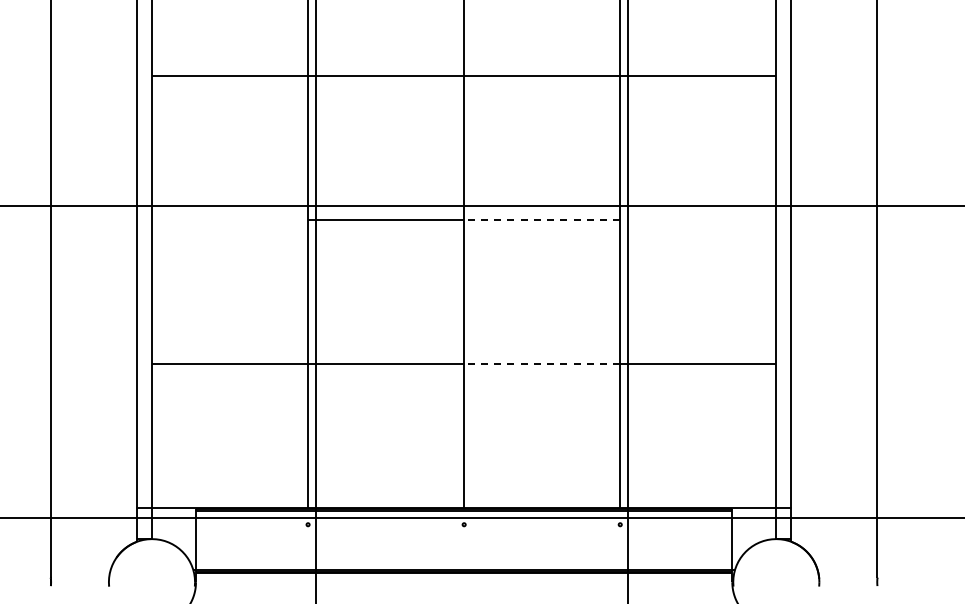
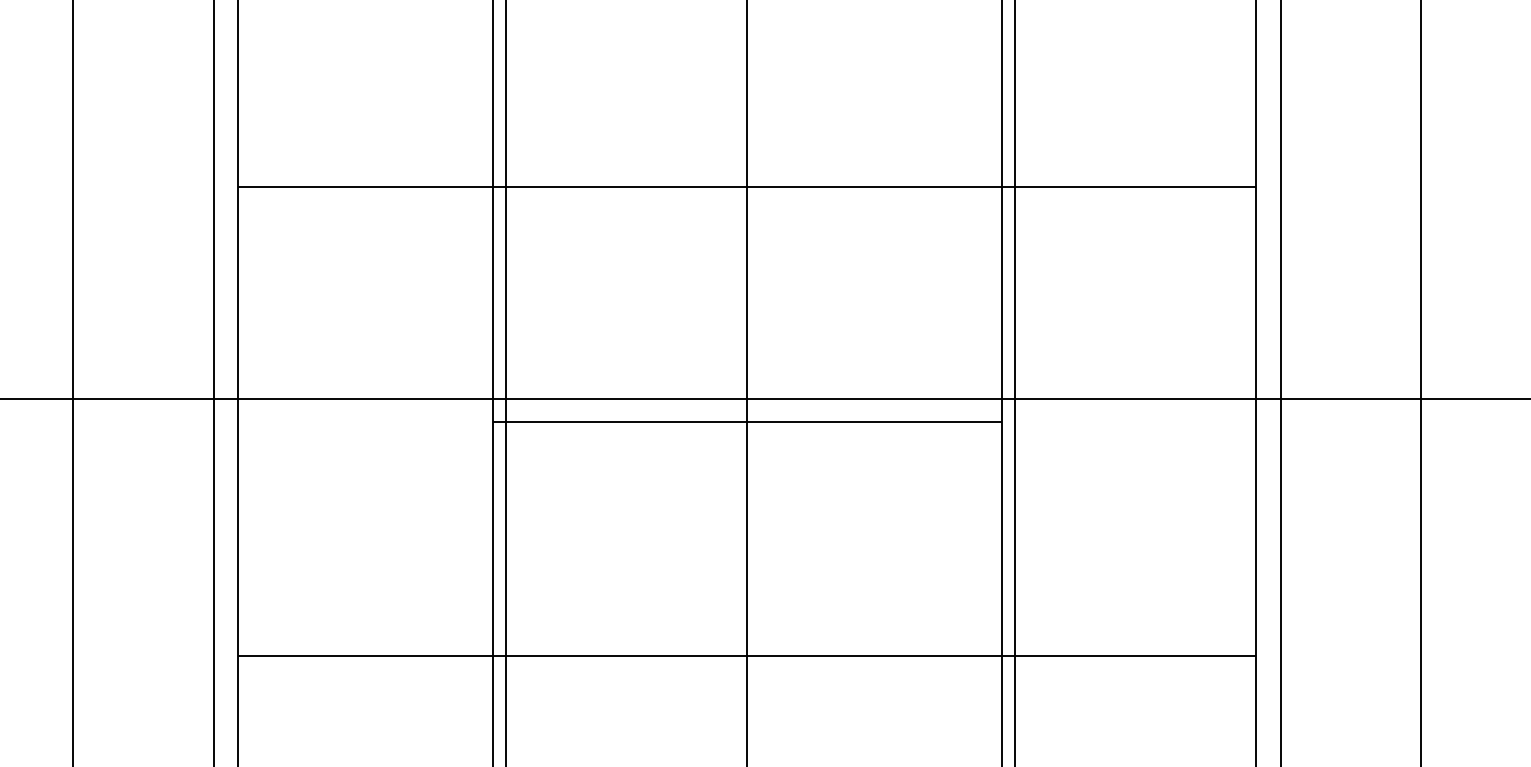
line: (541, 220) -> (873, 422), dashed -> solid
line: (541, 364) -> (873, 656), dashed -> solid

